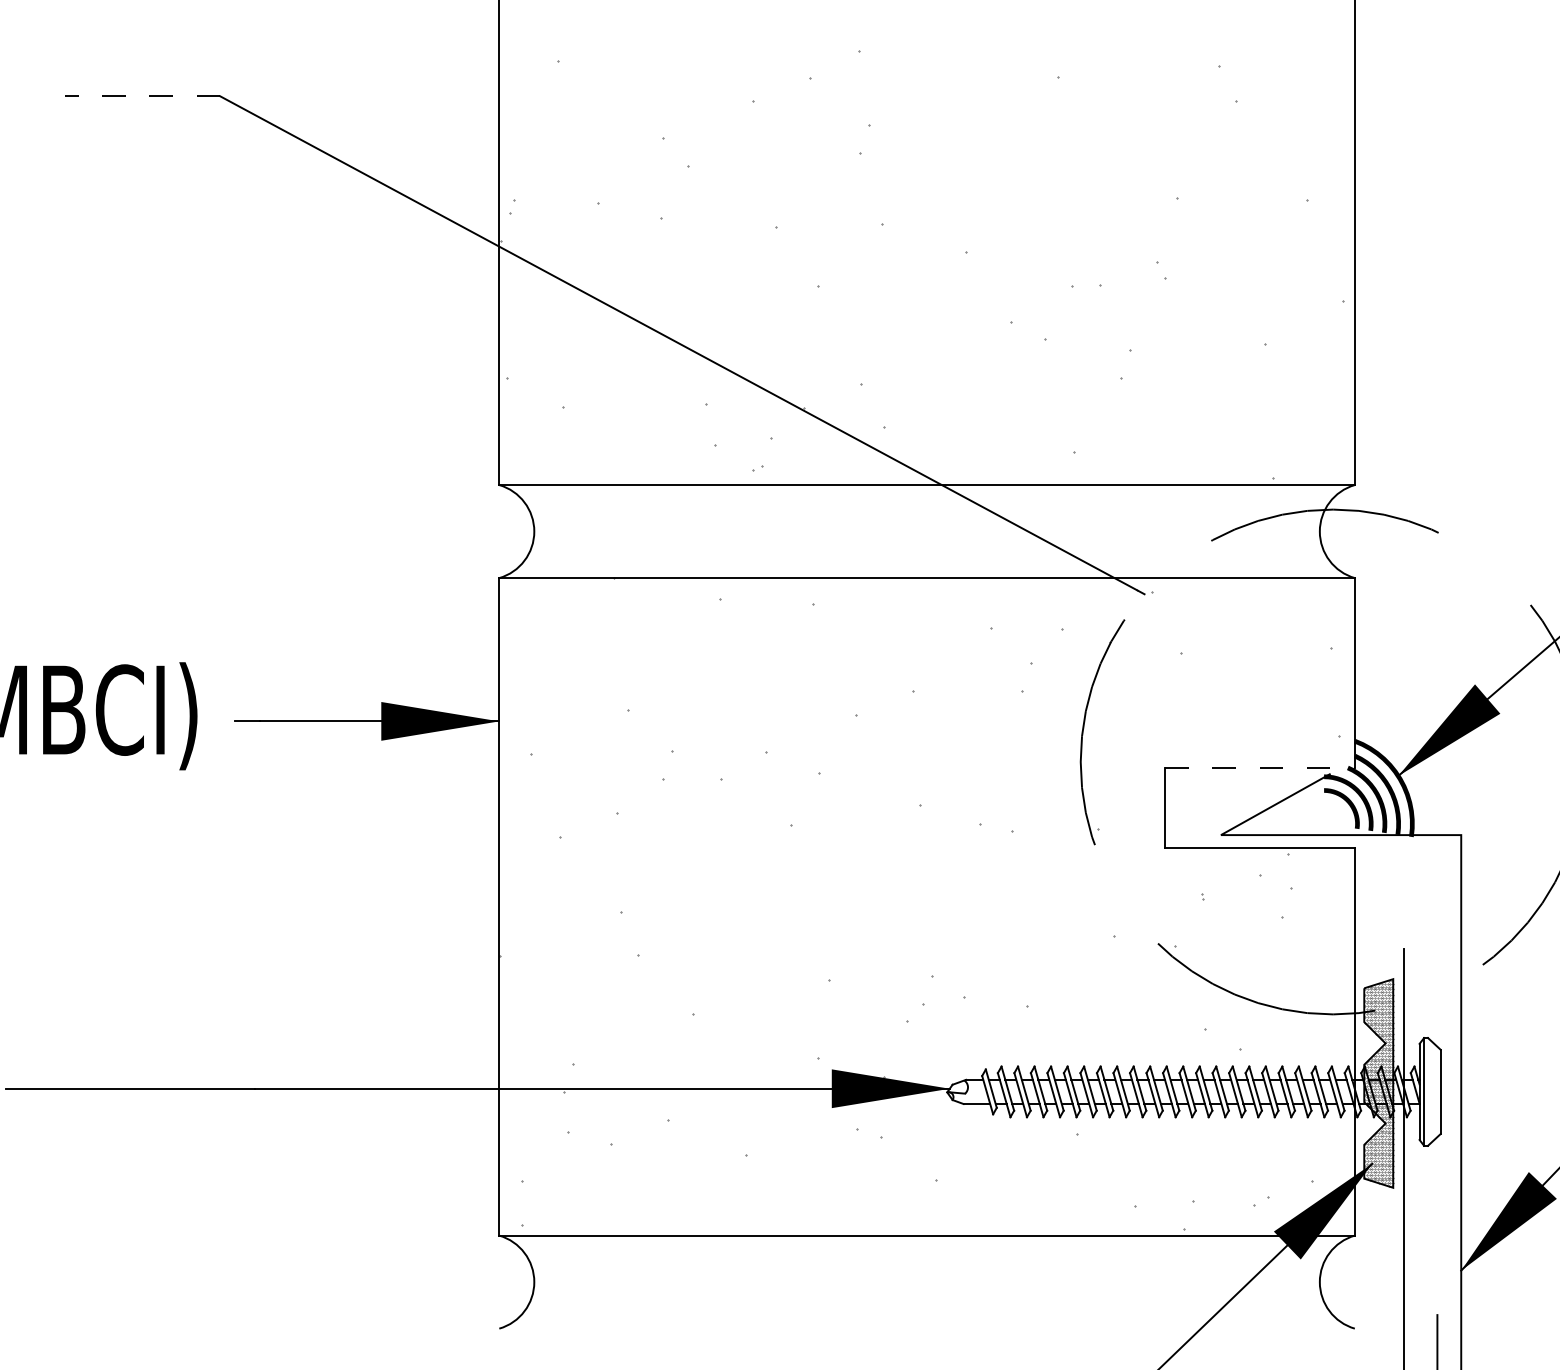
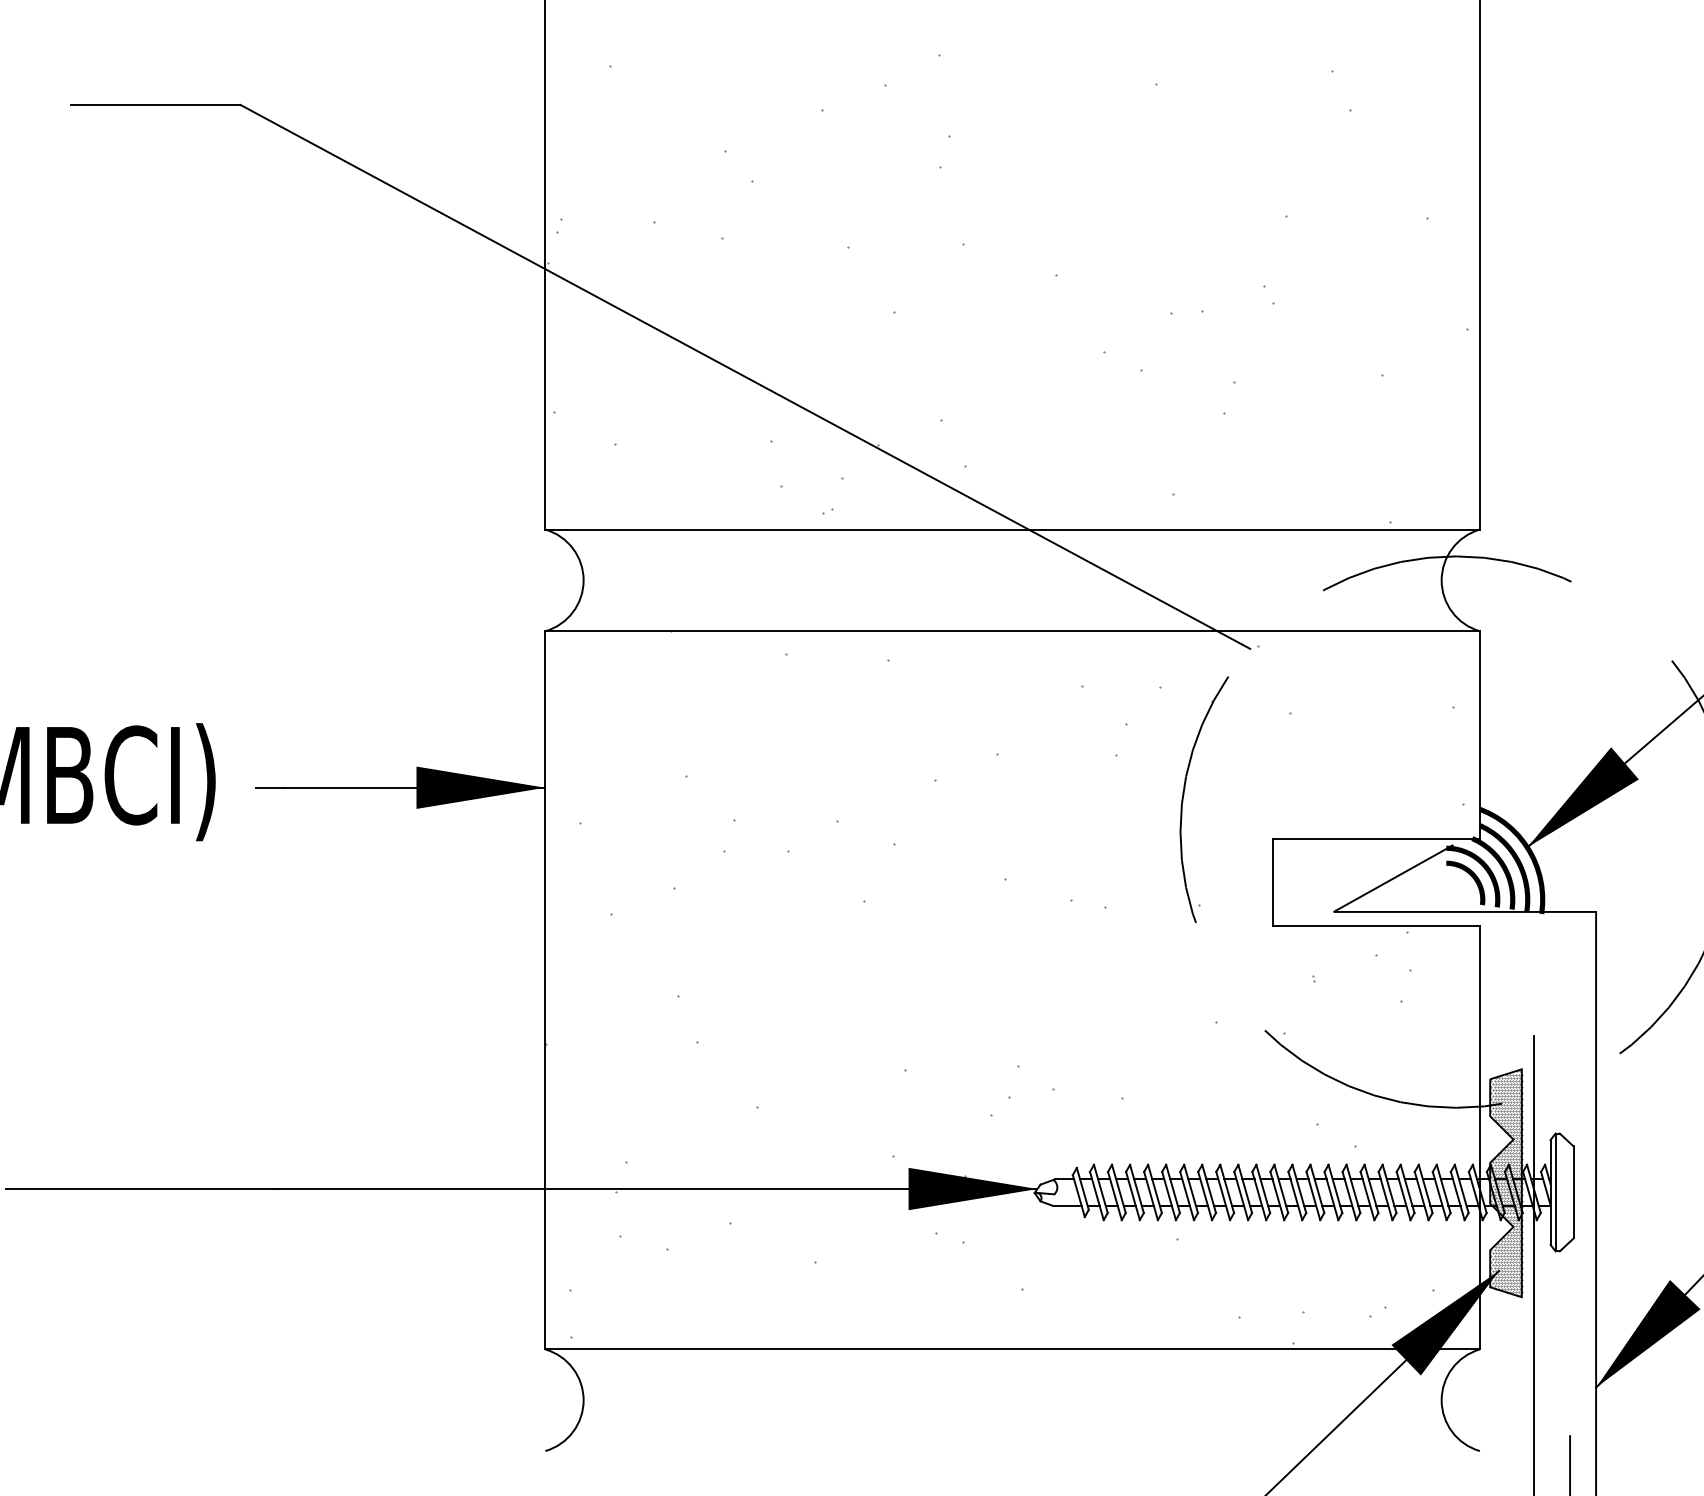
line: (142, 95) -> (155, 104), dashed -> solid
line: (1260, 767) -> (1376, 838), dashed -> solid

